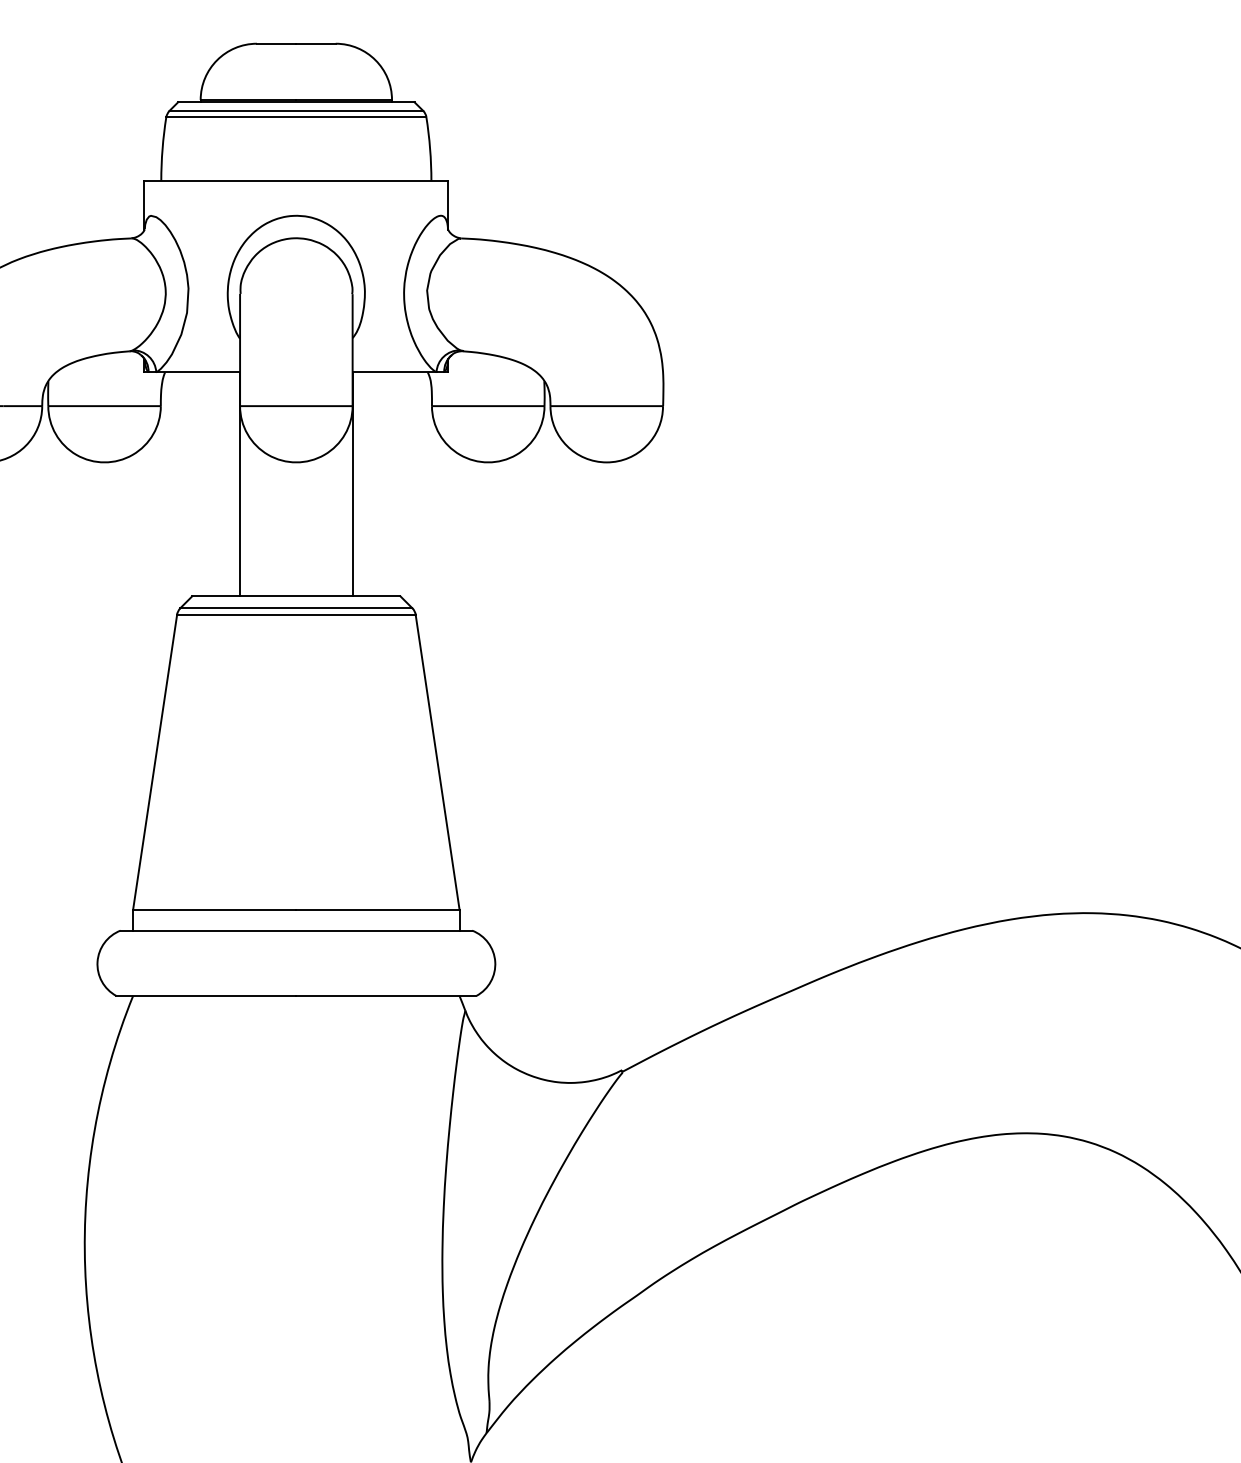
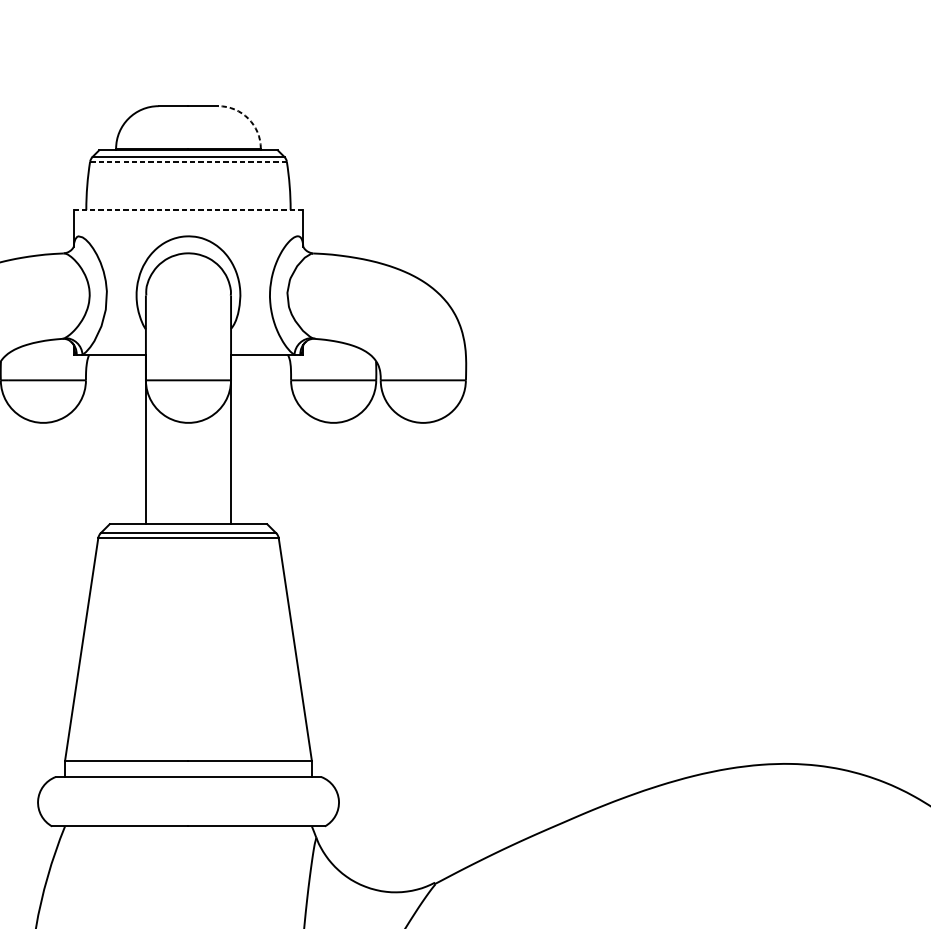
arc: (375, 60) -> (248, 118), solid -> dashed
line: (295, 117) -> (187, 161), solid -> dashed
line: (296, 181) -> (188, 210), solid -> dashed

